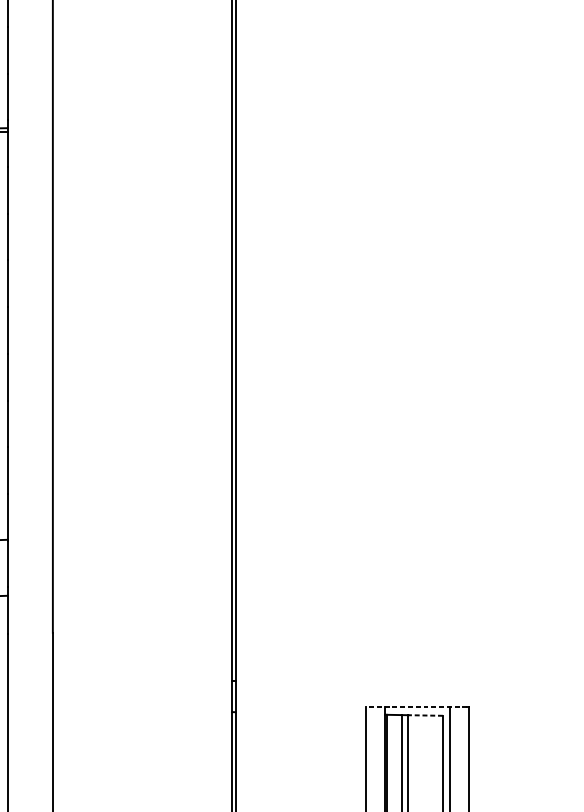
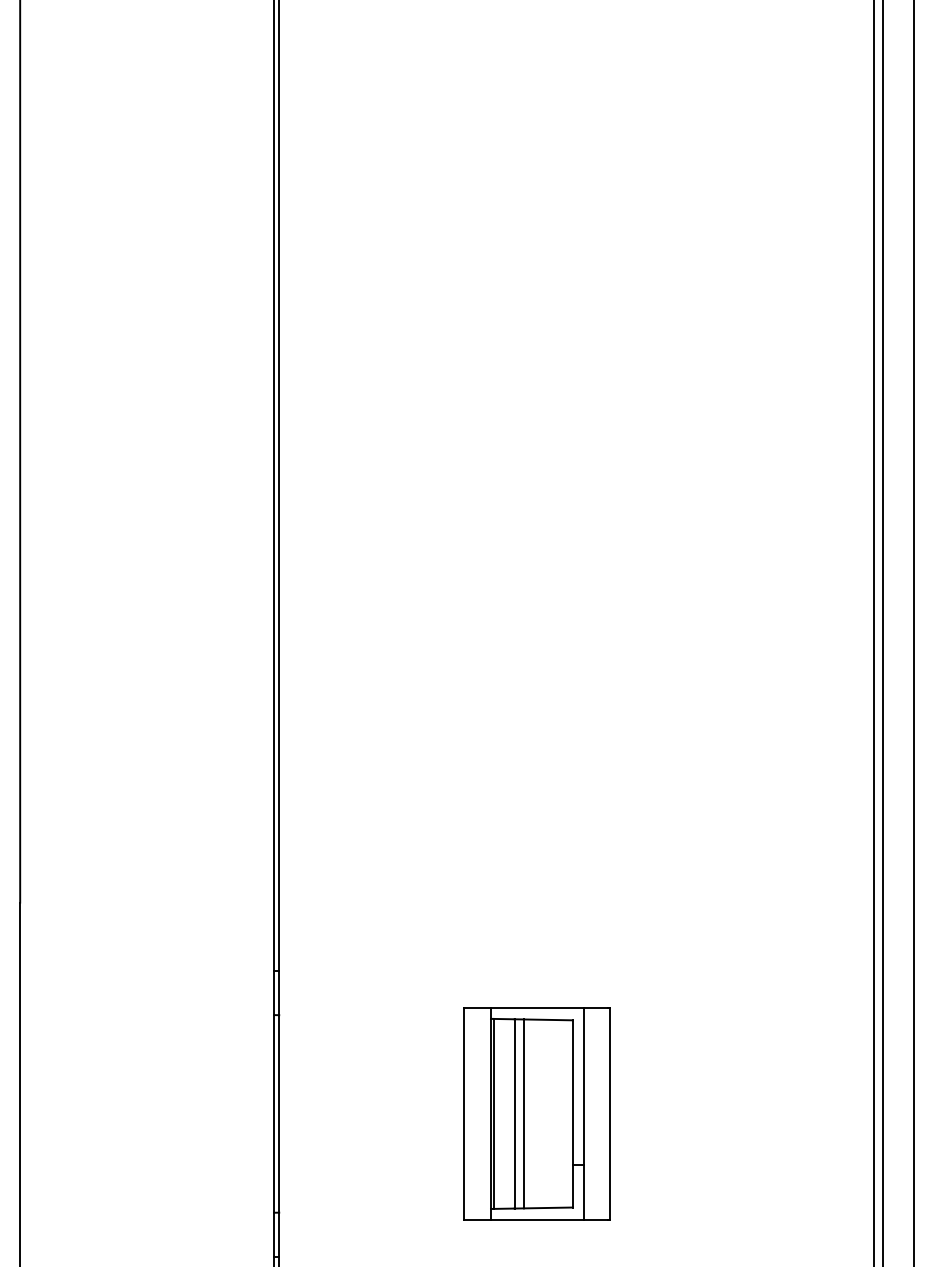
line: (416, 707) -> (535, 1008), dashed -> solid
line: (425, 715) -> (548, 1019), dashed -> solid

